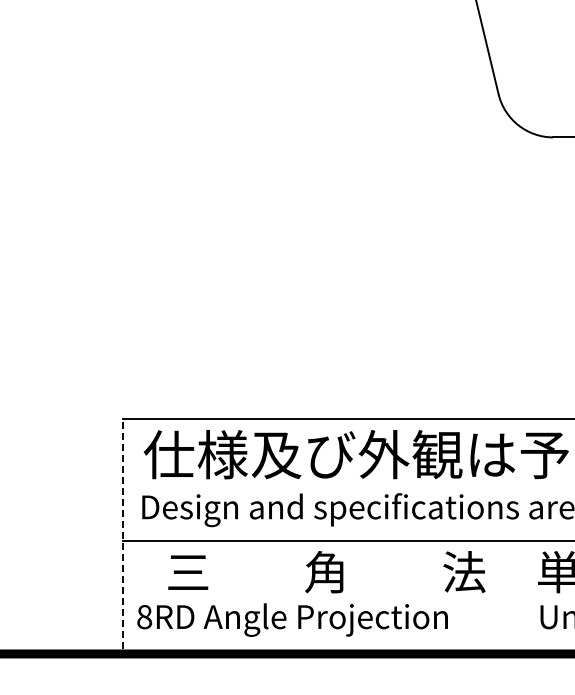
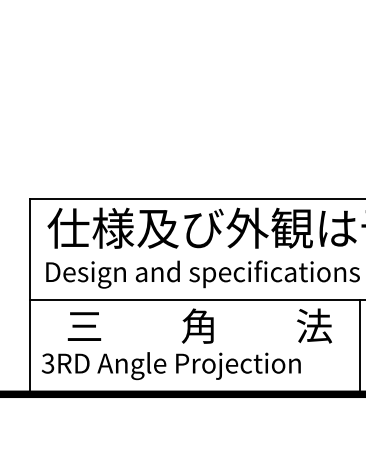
line: (122, 533) -> (29, 293), dashed -> solid
line: (519, 594) -> (360, 344), added
text: (144, 617) -> (48, 363), 8RD -> 3RD

